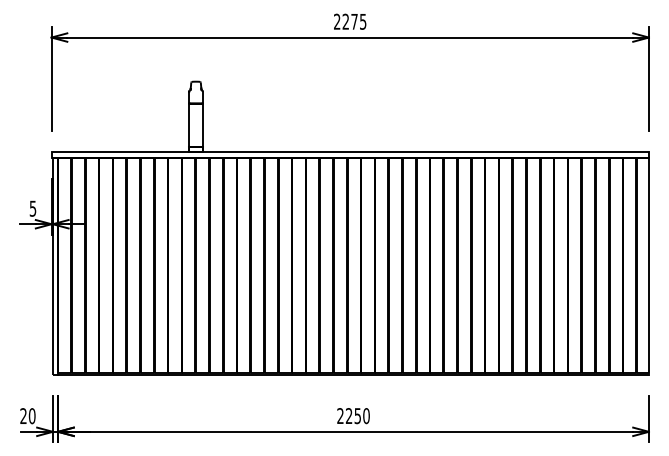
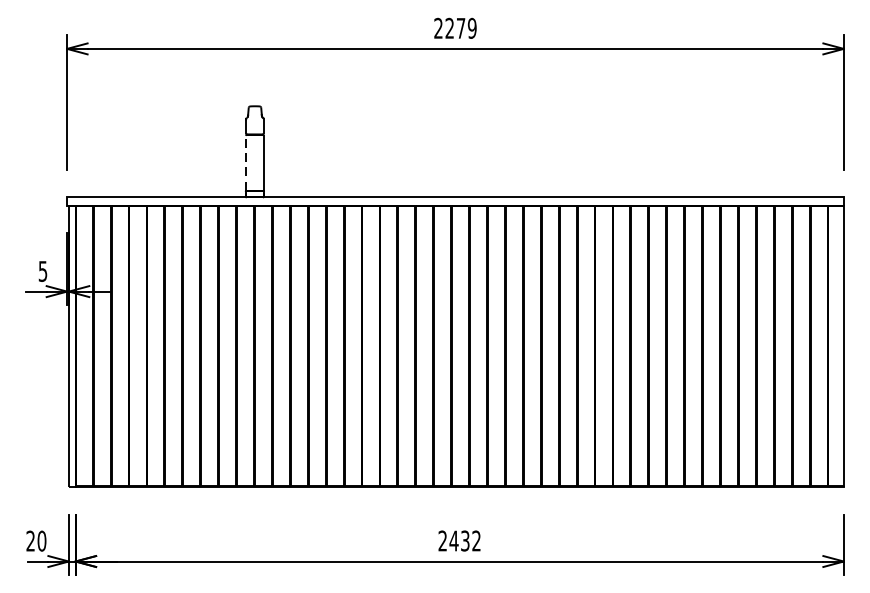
text: (362, 21) -> (471, 28), 2275 -> 2279
line: (189, 125) -> (246, 163), solid -> dashed
text: (357, 416) -> (464, 541), 2250 -> 2432

